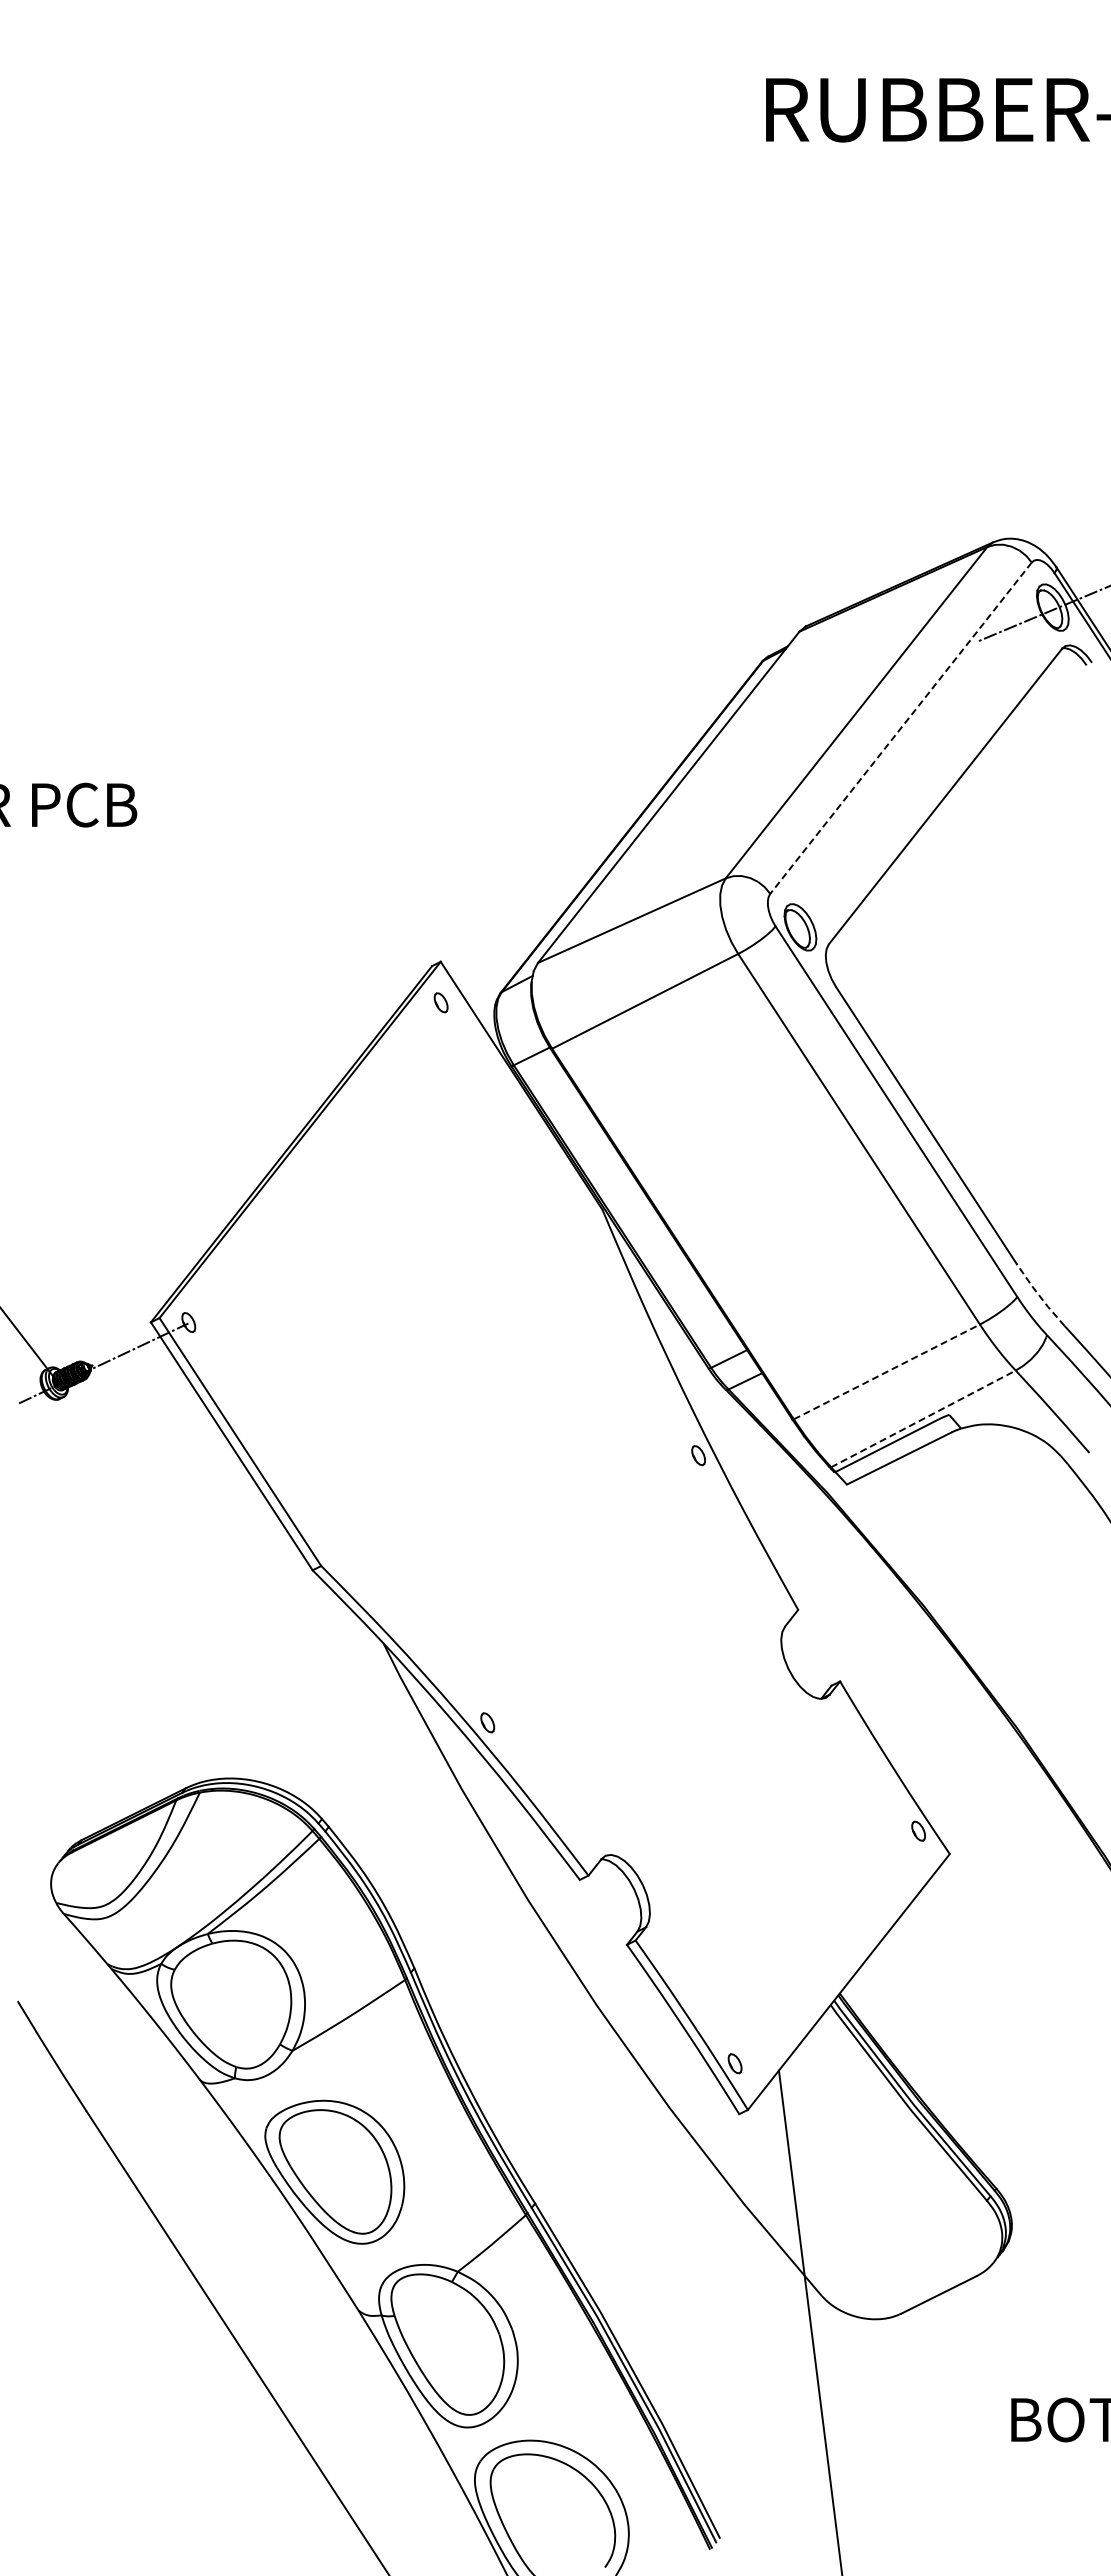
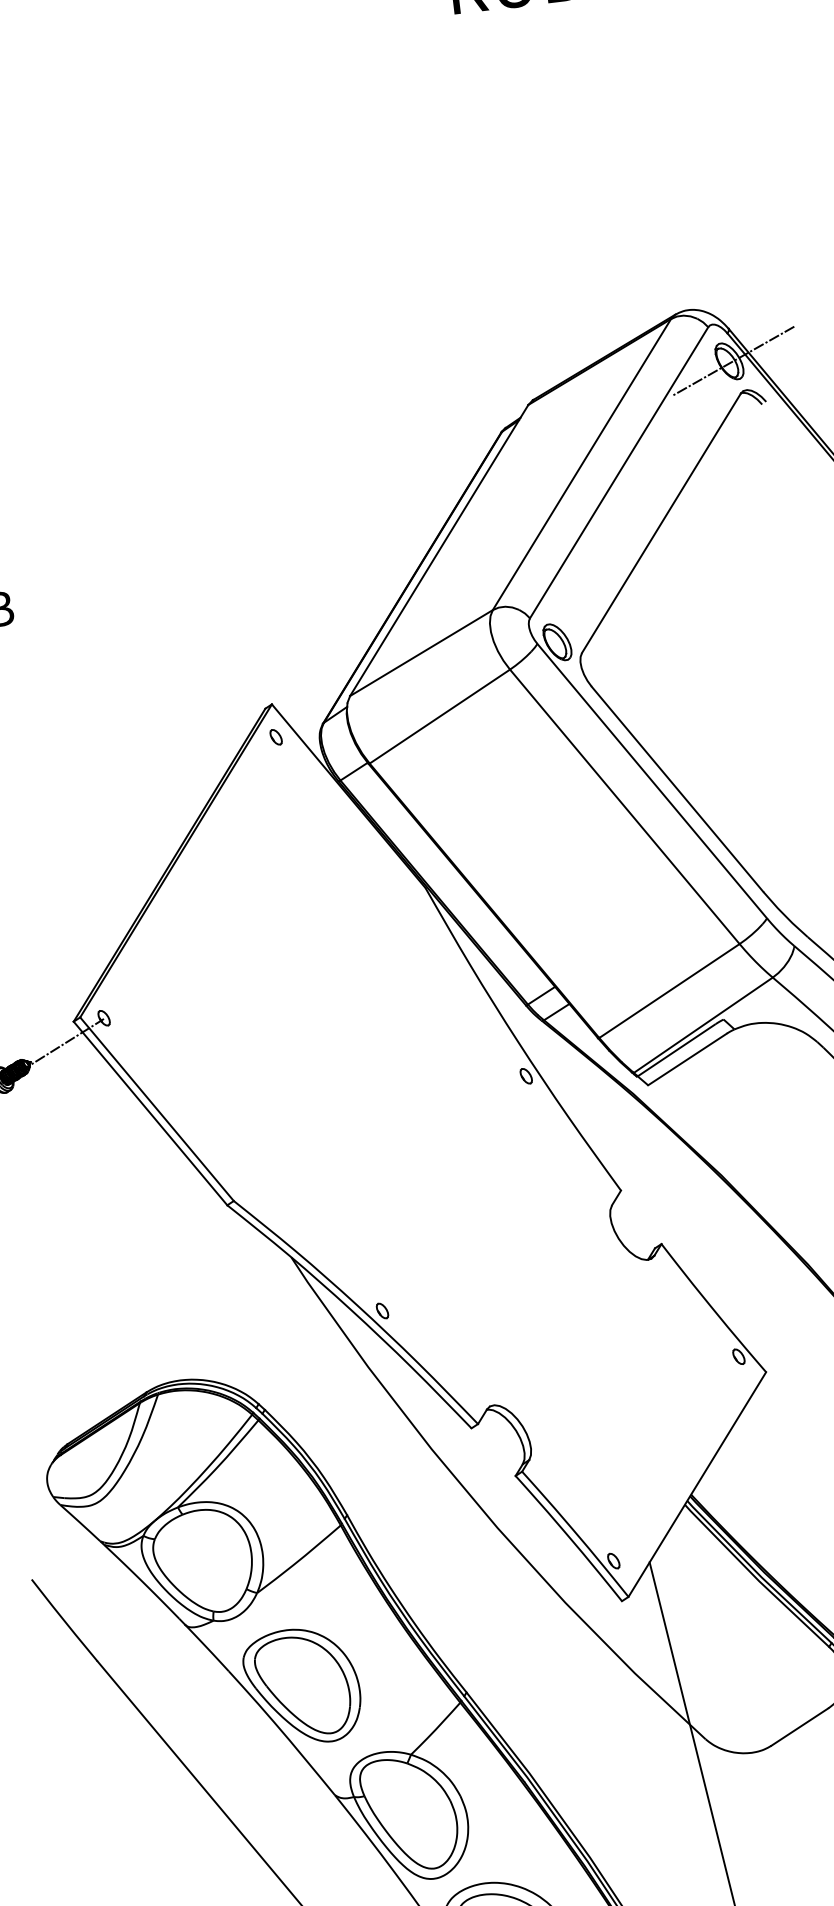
line: (900, 728) -> (618, 473), dashed -> solid
line: (1039, 1296) -> (784, 915), dashed -> solid
line: (887, 1371) -> (669, 990), dashed -> solid
line: (923, 1418) -> (703, 1024), dashed -> solid

